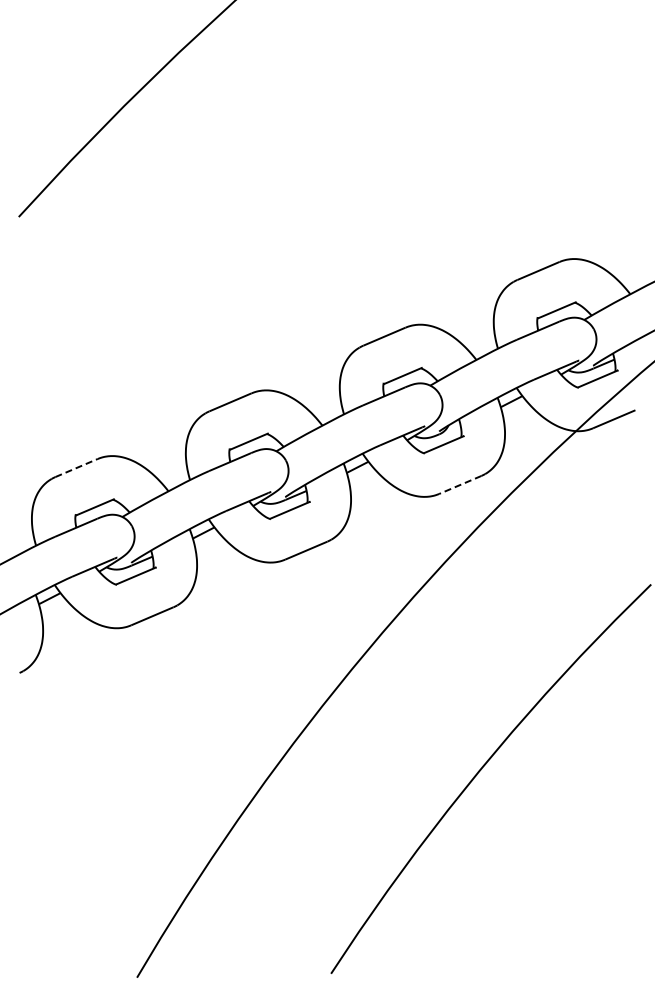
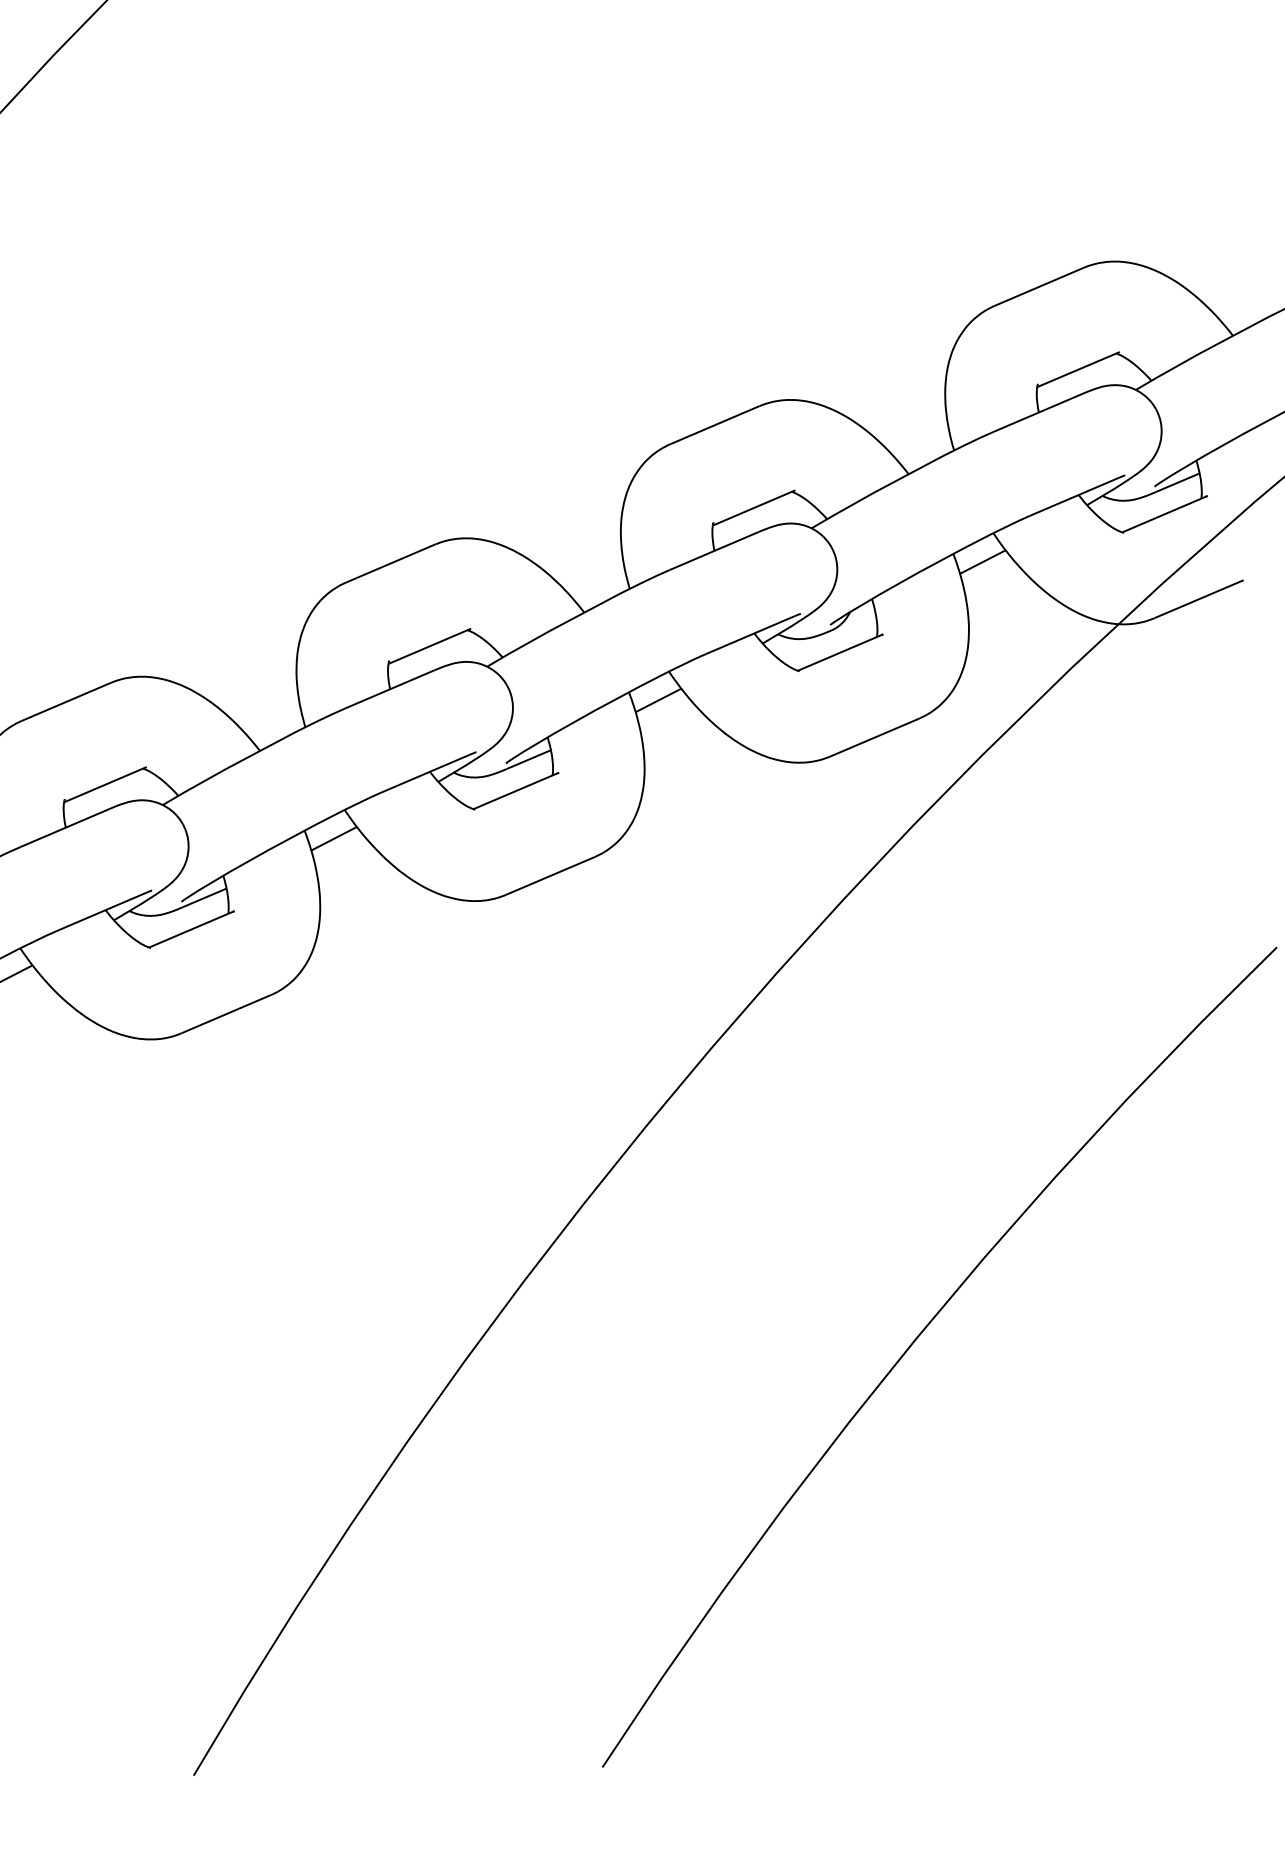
line: (77, 467) -> (68, 700), dashed -> solid
line: (460, 484) -> (875, 736), dashed -> solid

